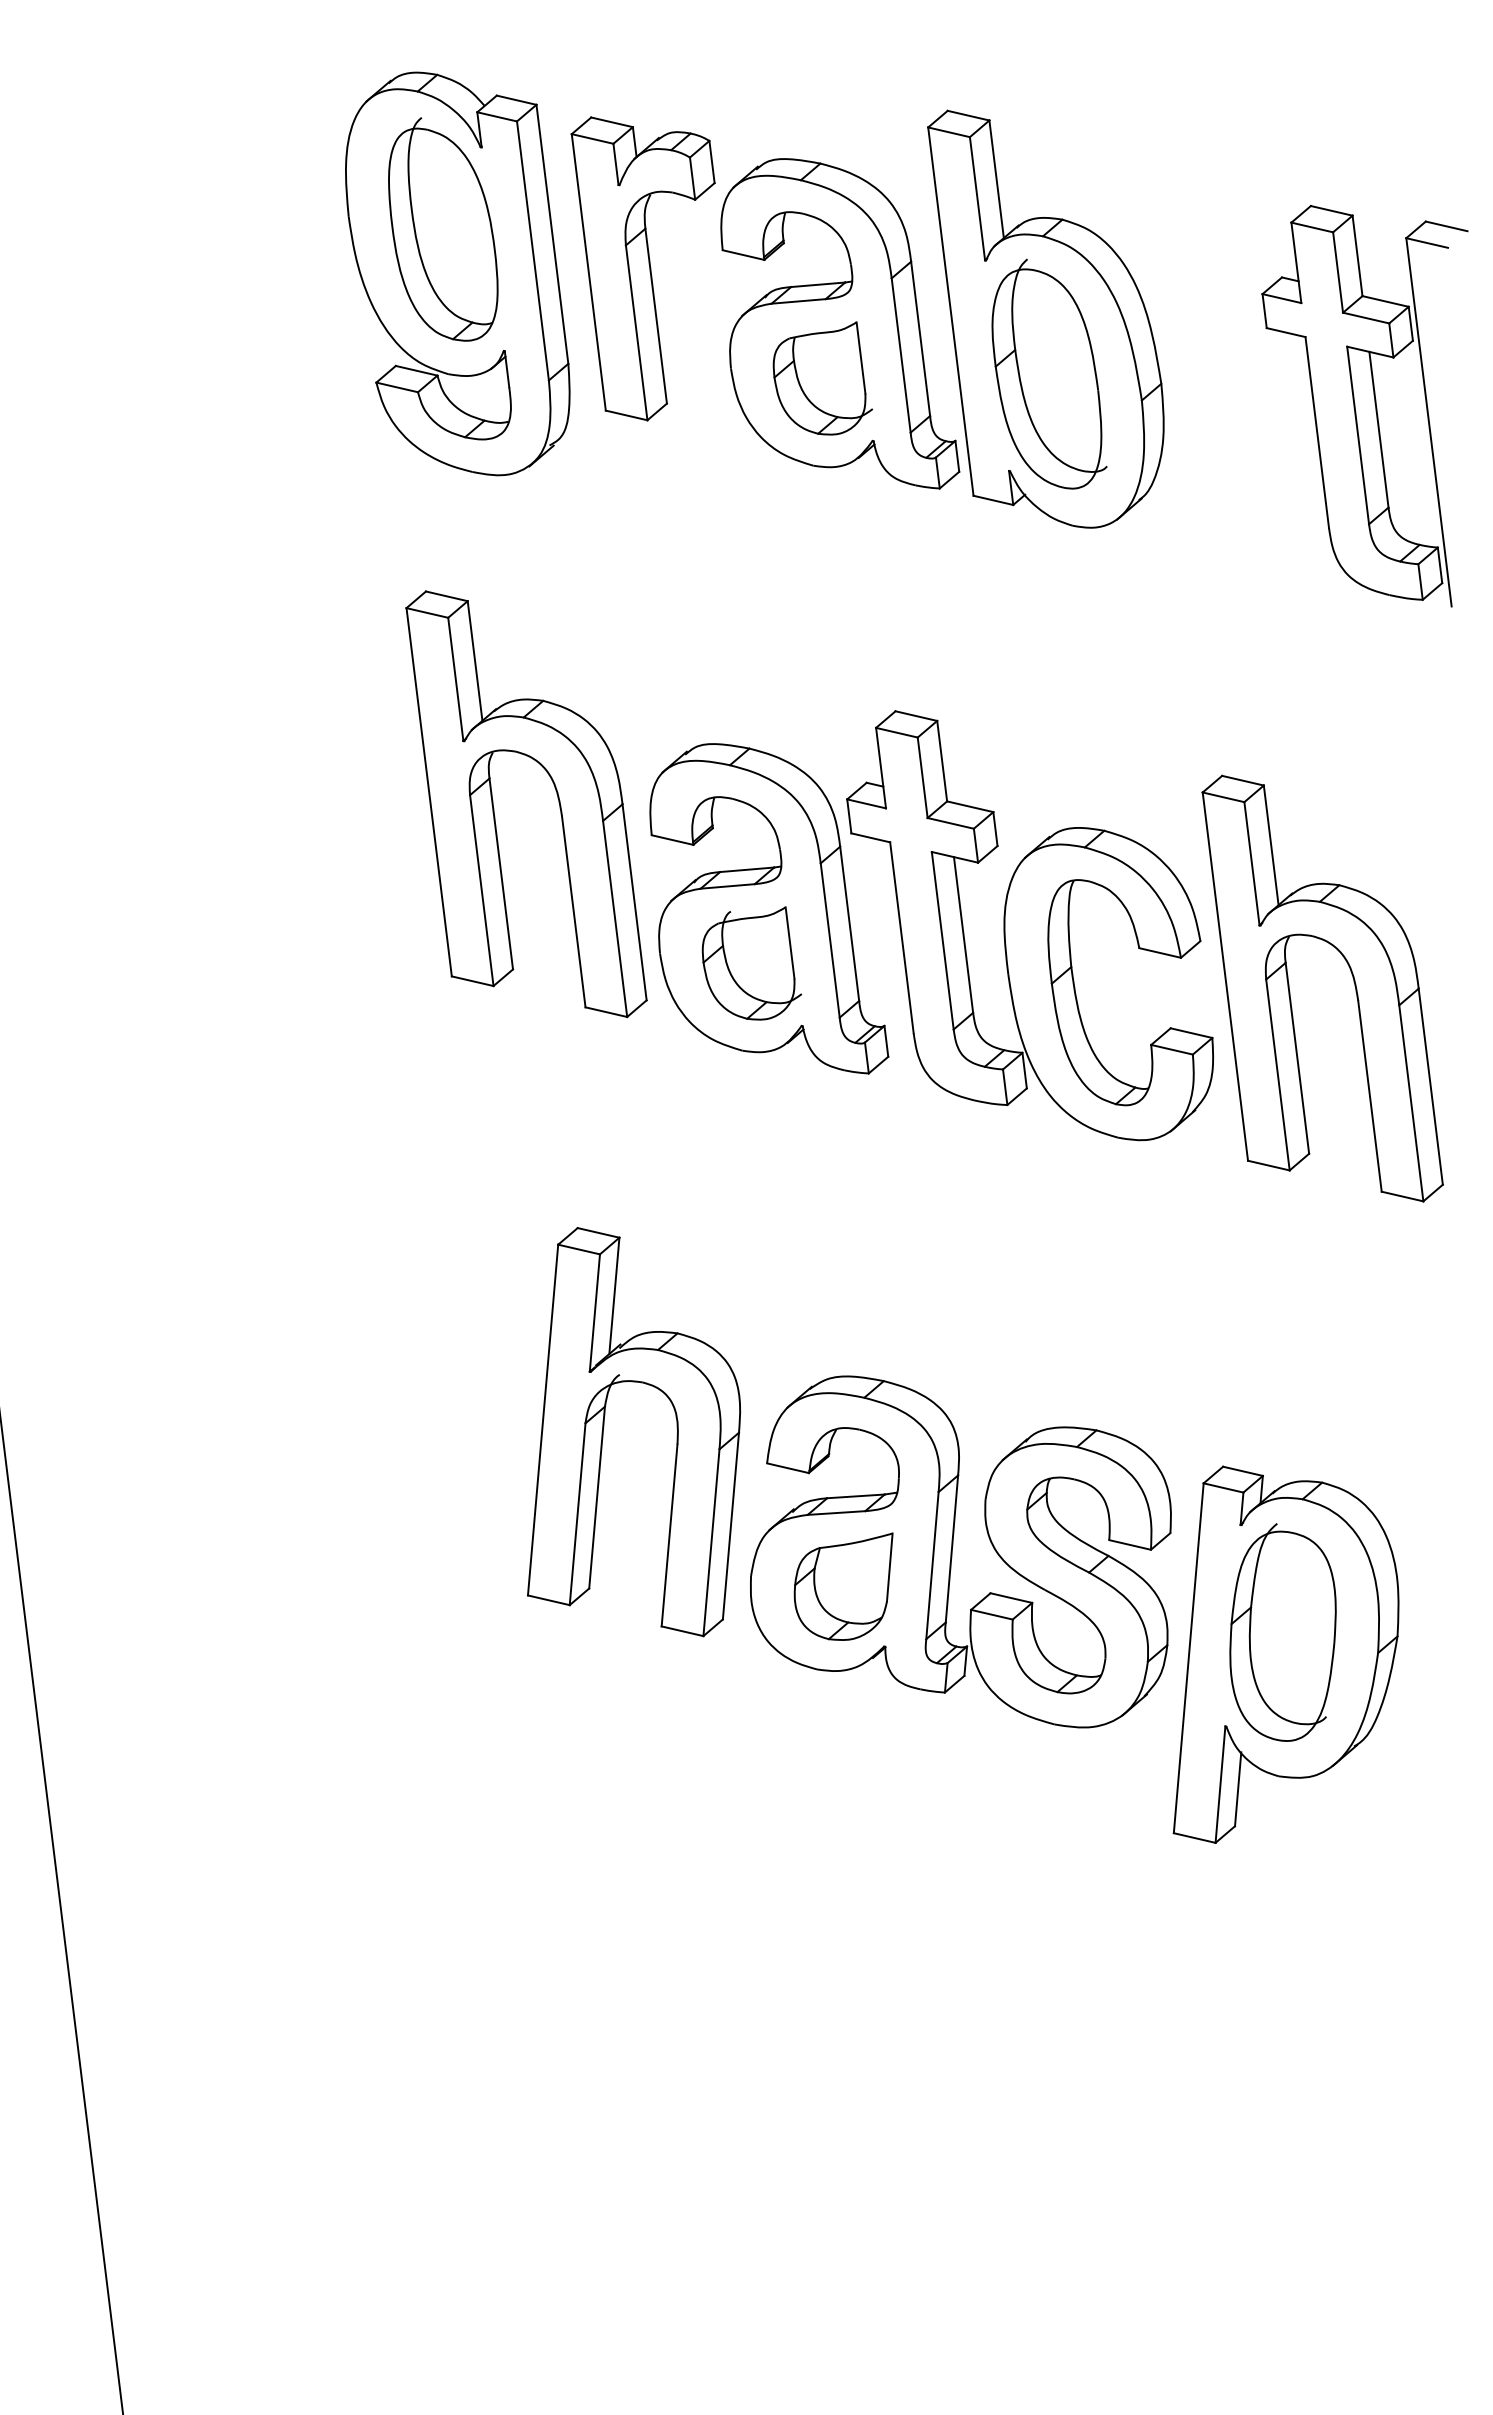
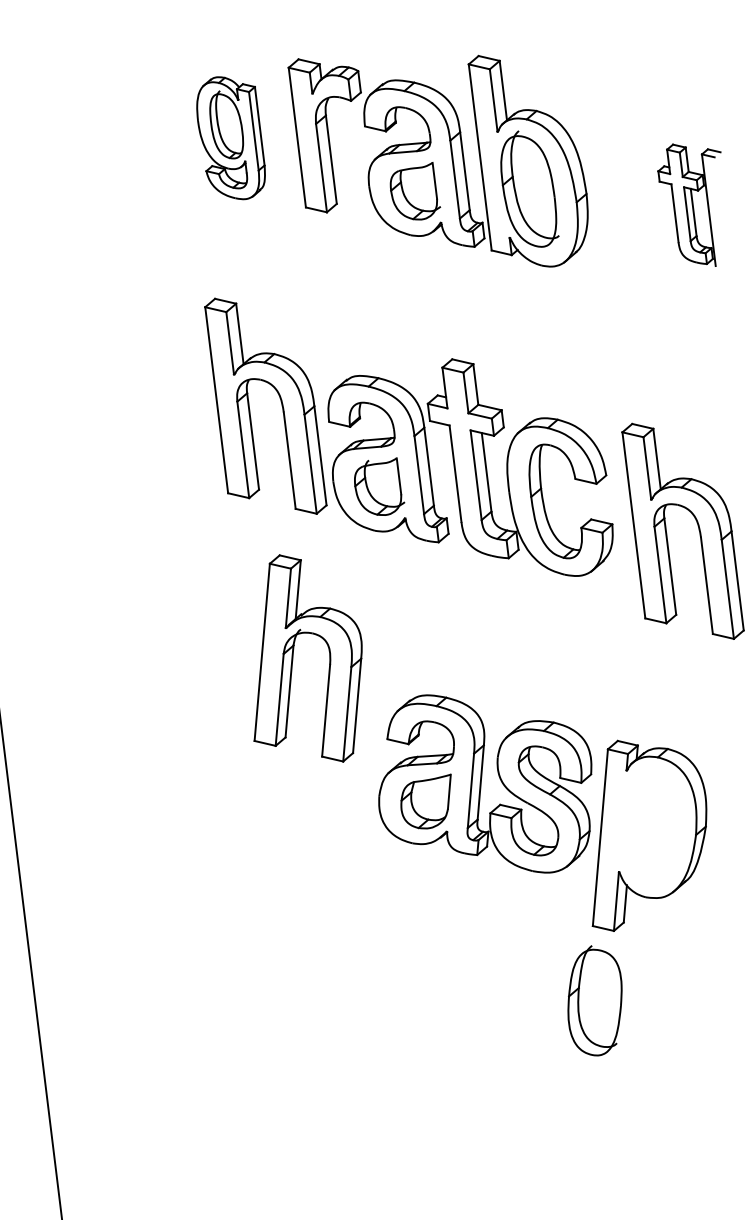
part: (456, 272) -> (230, 137), size x0.6
part: (1365, 406) -> (689, 205), size x0.6
part: (1291, 992) -> (667, 533), moved
part: (604, 1432) -> (293, 658), moved
part: (1281, 1632) -> (594, 1000), moved

